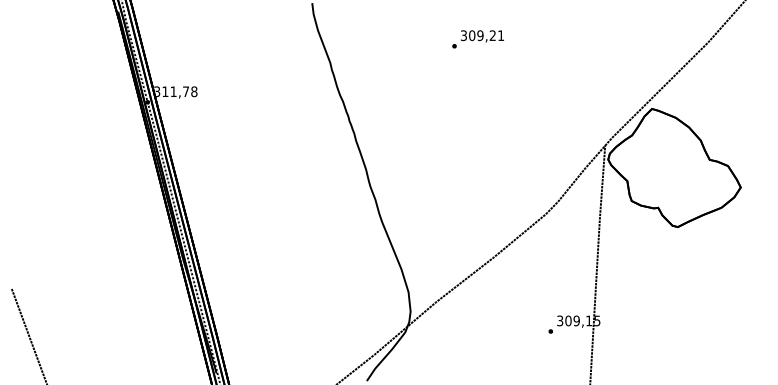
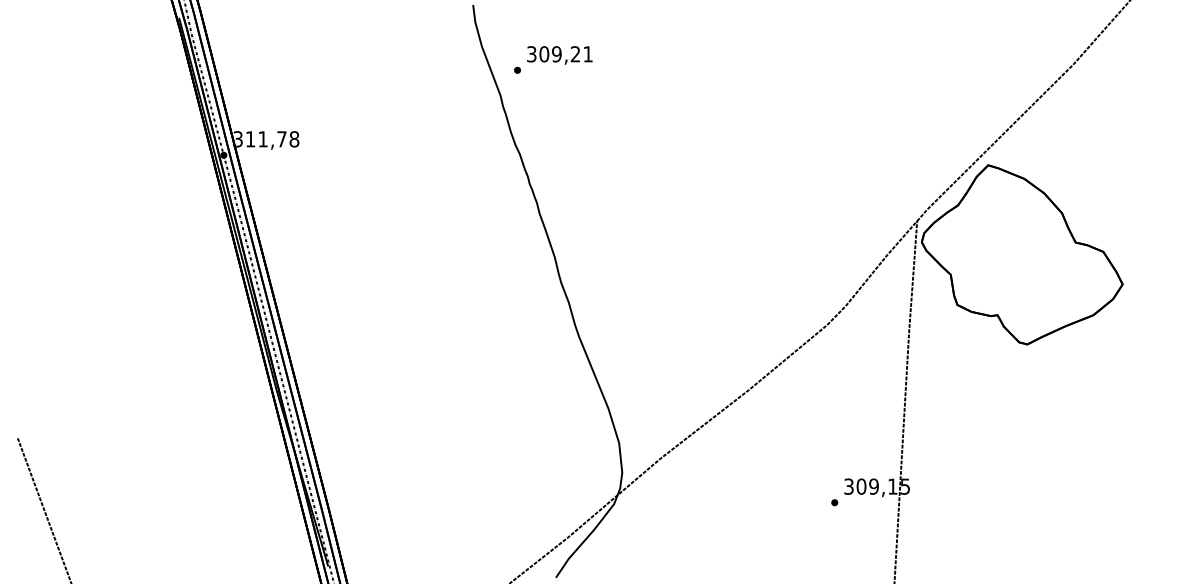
text: (477, 39) -> (552, 60), moved

